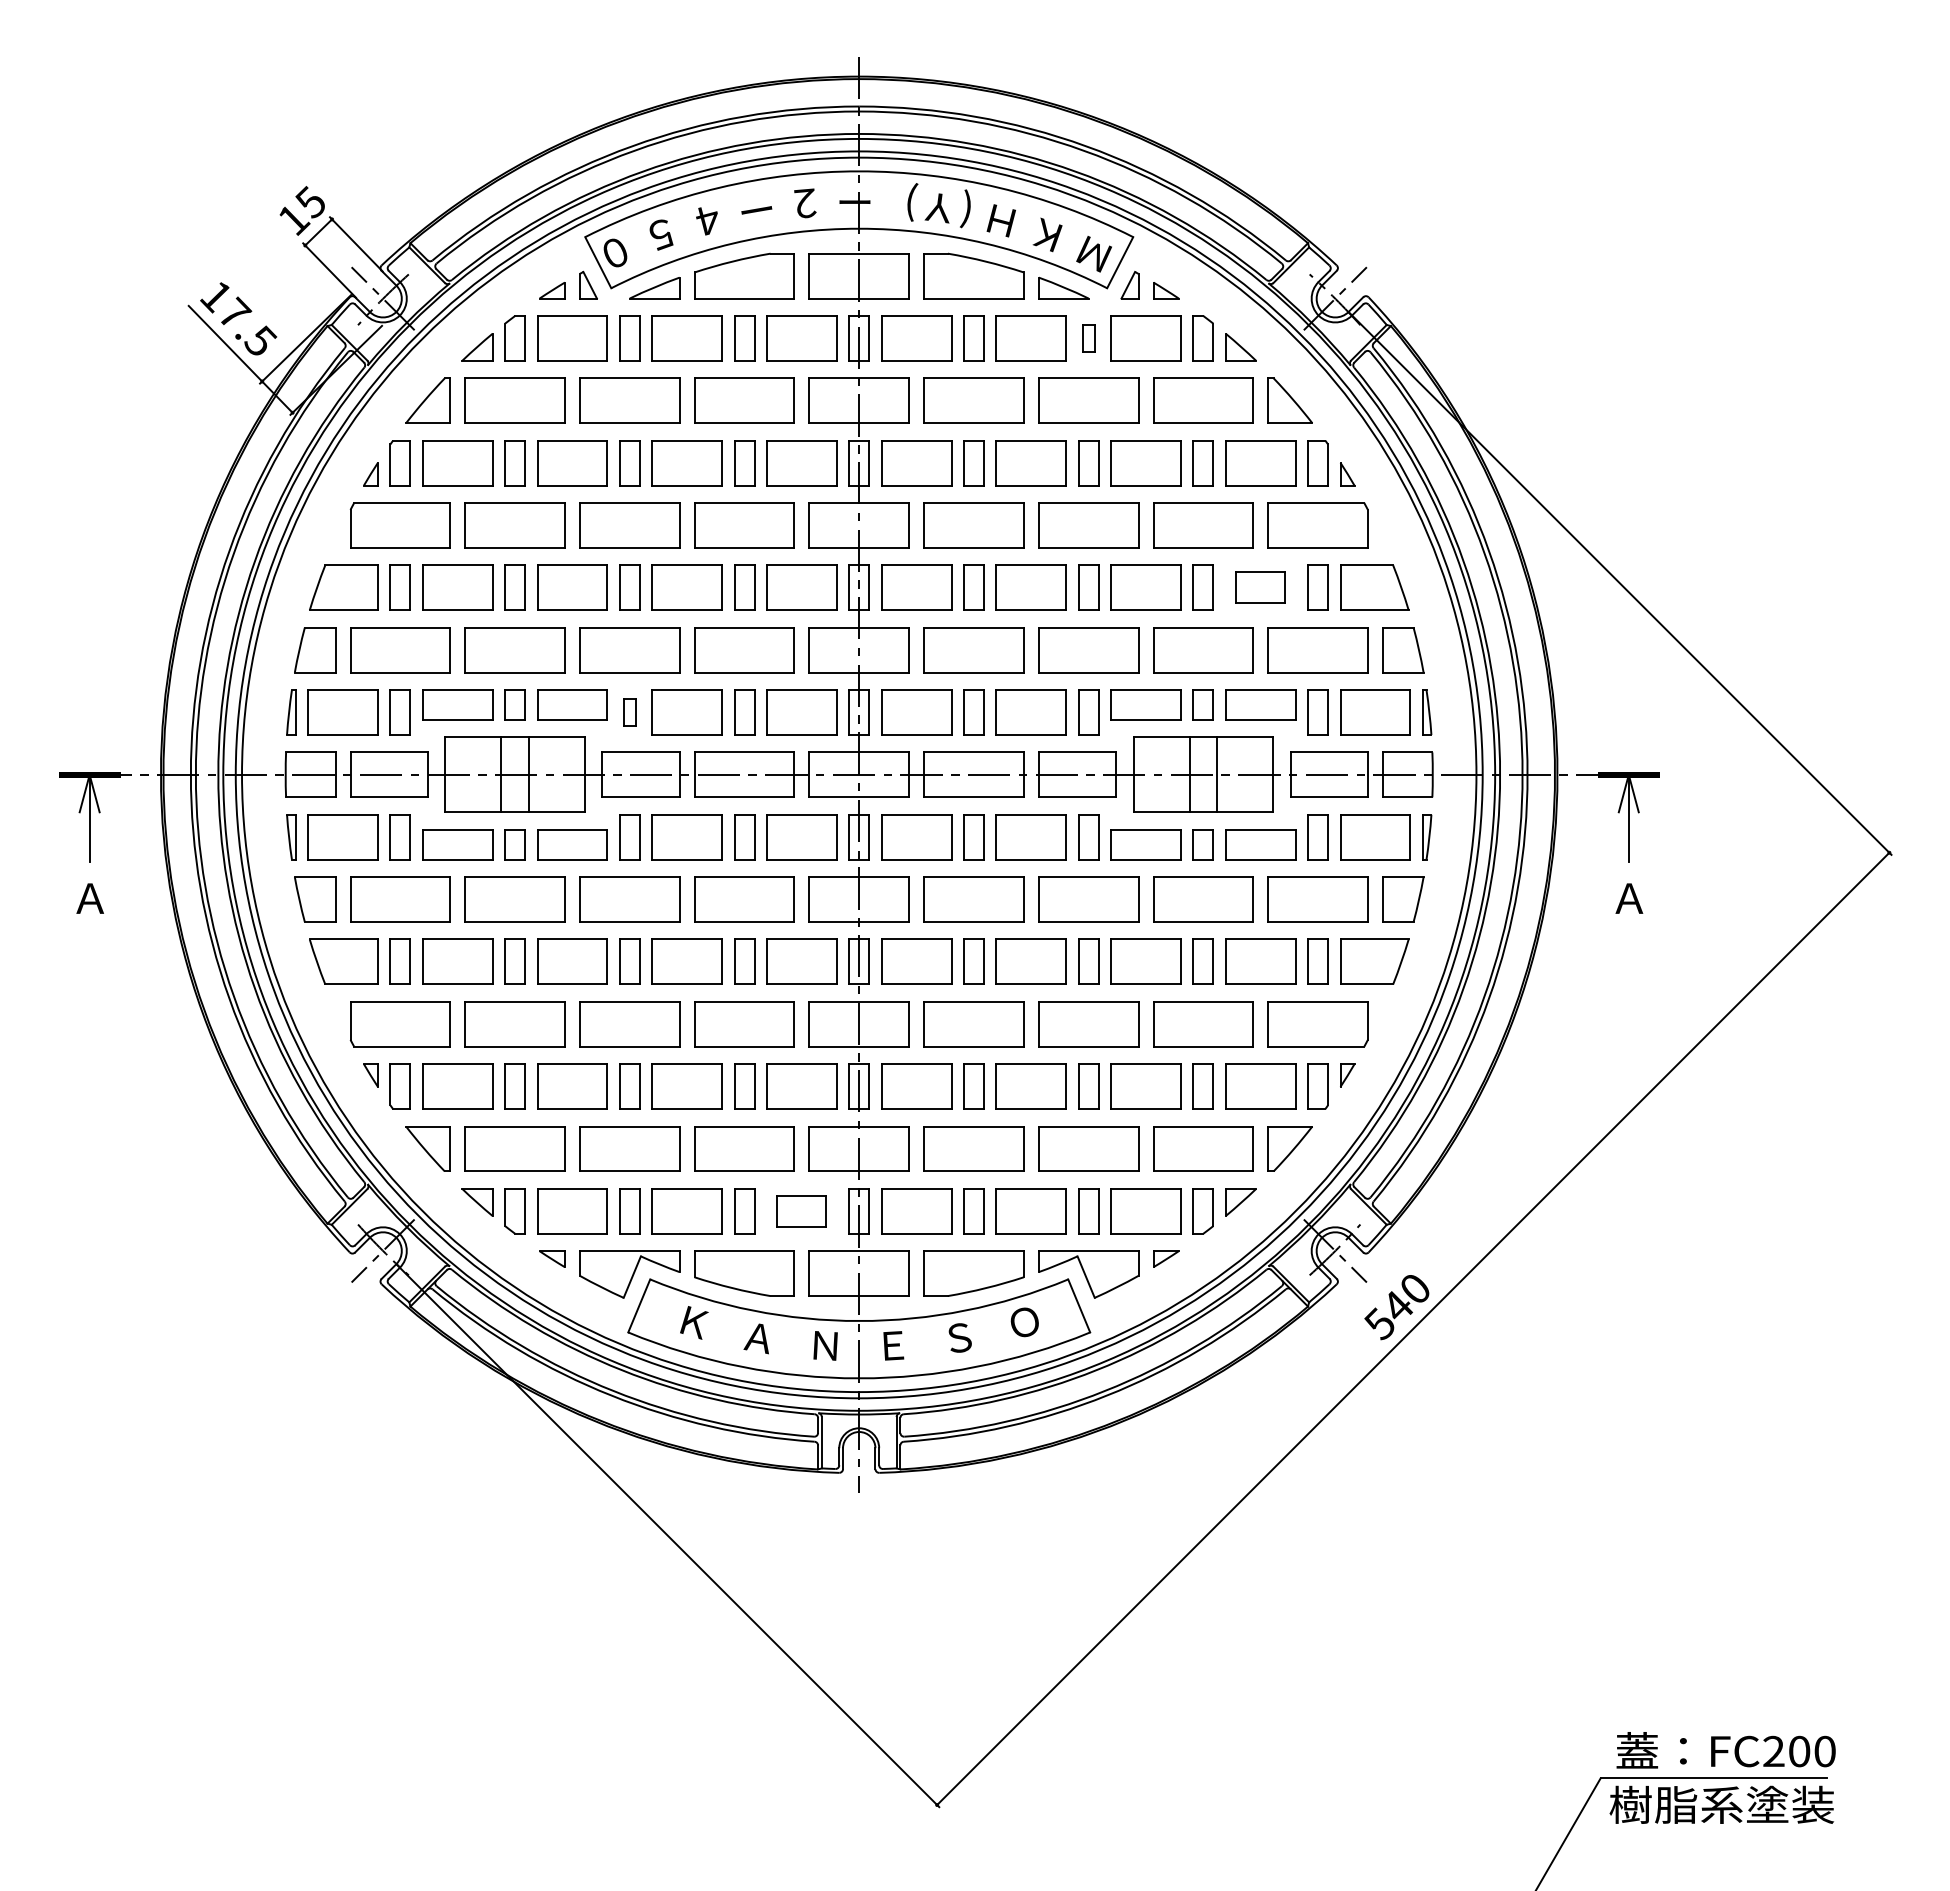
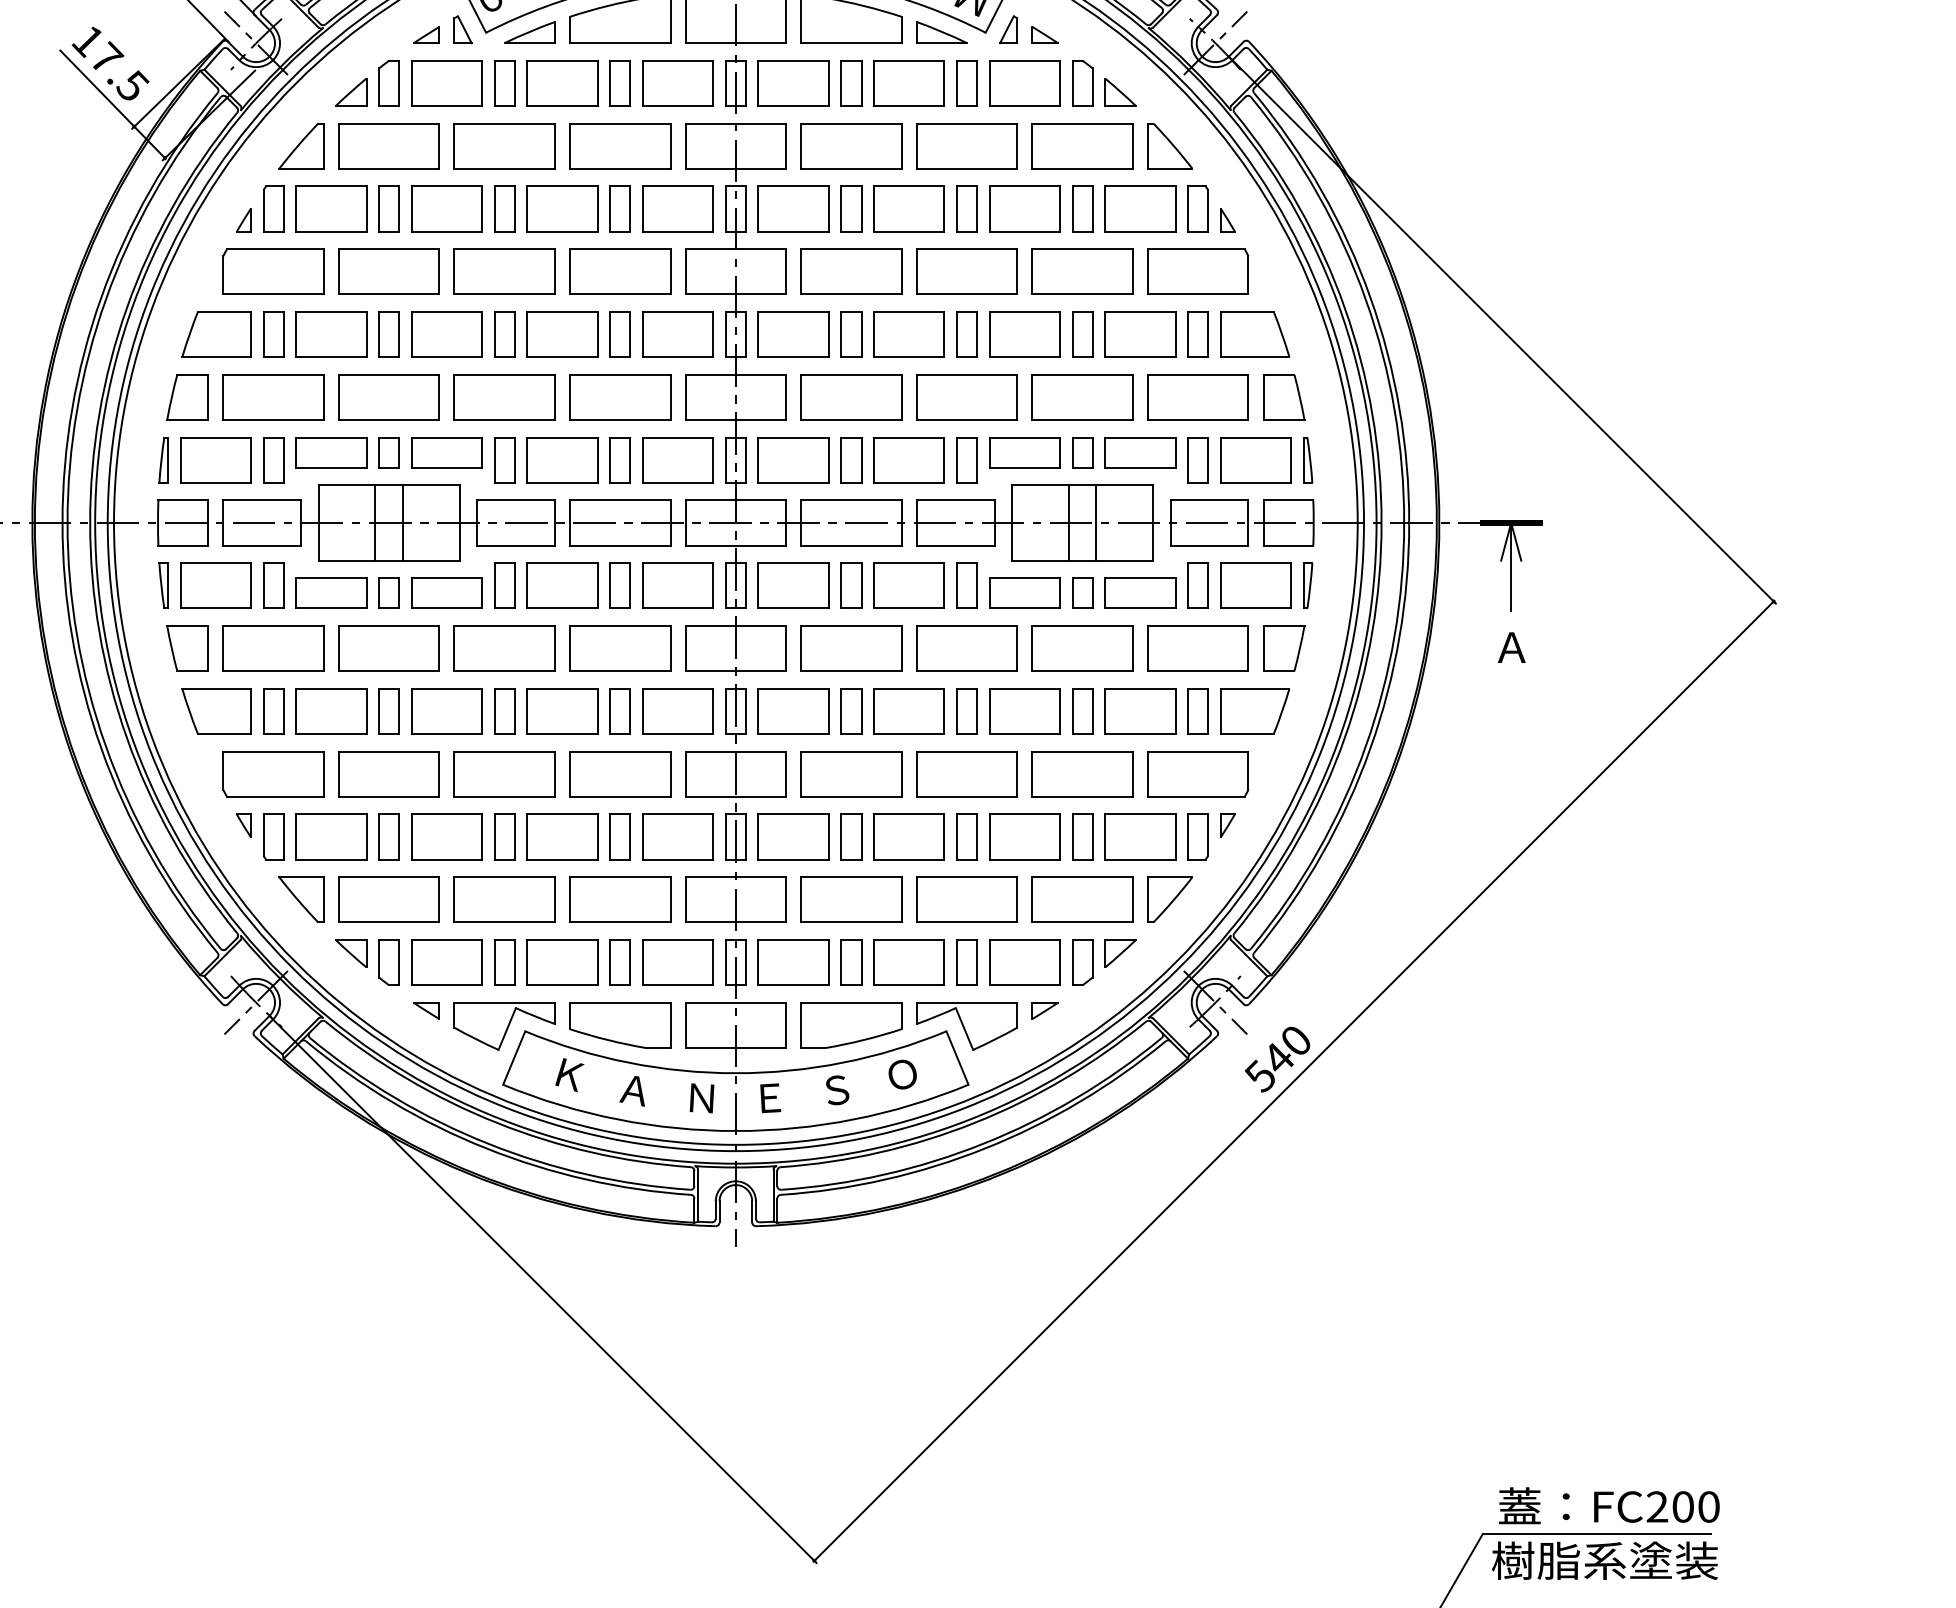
part: (1088, 338) -> (966, 83), size x1.67
part: (1260, 587) -> (1140, 334), size x1.43
part: (629, 712) -> (504, 460), size x1.67
part: (801, 1211) -> (677, 962), size x1.43

